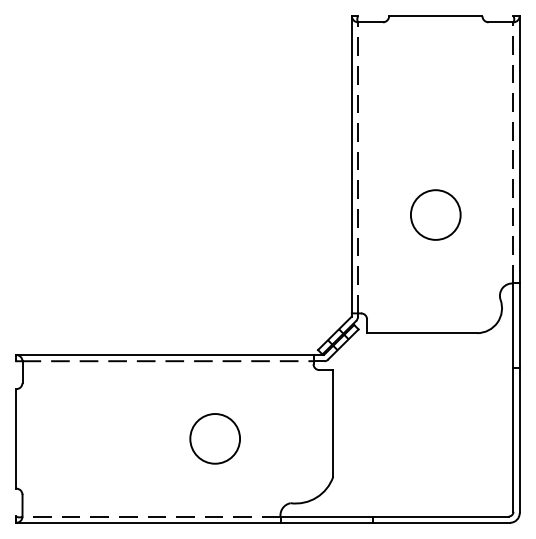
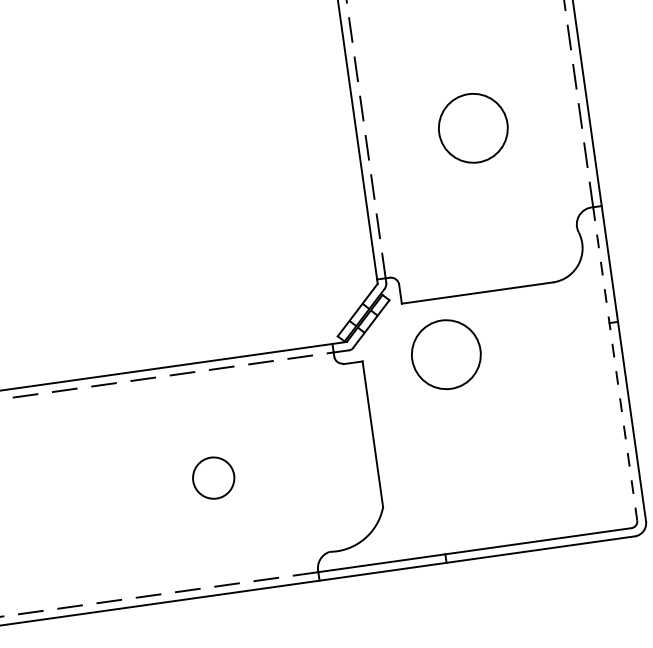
circle: (393, 373) -> (445, 353), added
line: (513, 398) -> (615, 365), solid -> dashed
circle: (215, 438) -> (214, 477), size x0.6

